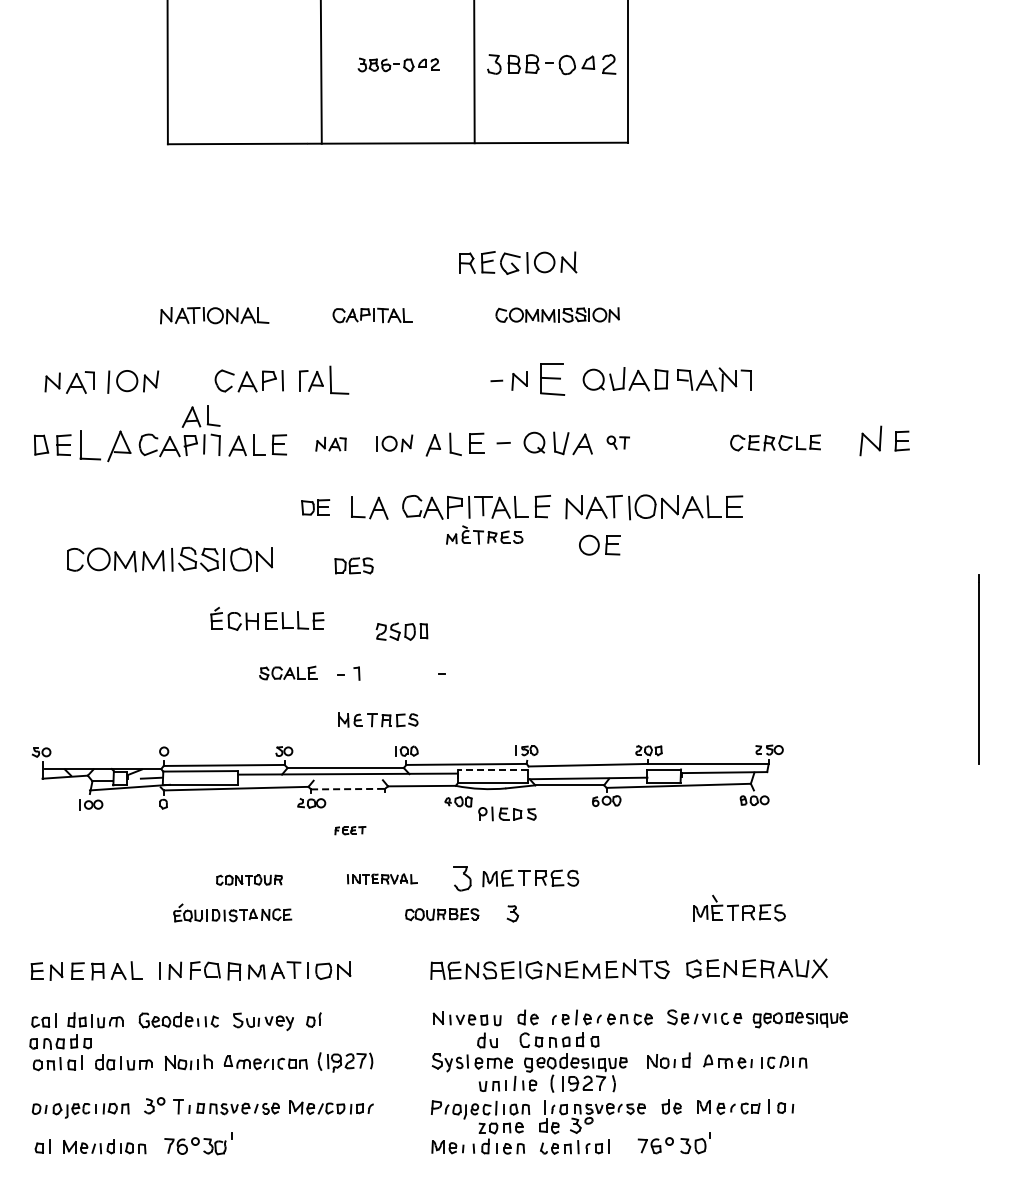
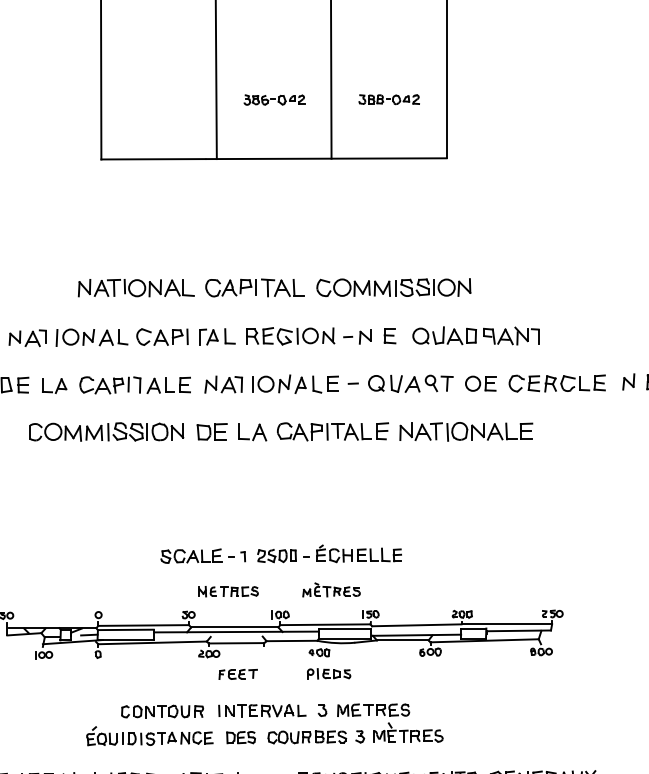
part: (551, 64) -> (389, 99), size x0.62
part: (518, 262) -> (290, 335), moved
part: (557, 314) -> (393, 287), size x1.67
part: (214, 315) -> (136, 287), size x1.43
part: (372, 315) -> (254, 287), size x1.67
part: (339, 379) -> (230, 335), size x0.71
part: (552, 379) -> (389, 335), size x0.62
part: (200, 416) -> (113, 337), moved
part: (870, 440) -> (628, 381), size x0.71
part: (618, 442) -> (439, 383), size x1.67
part: (775, 442) -> (557, 383), size x1.43
part: (330, 443) -> (223, 383), size x1.67
part: (394, 443) -> (271, 383), size x1.43
part: (105, 446) -> (54, 386), size x0.62
part: (315, 507) -> (212, 431), size x1.43
part: (484, 534) -> (331, 589), moved
part: (599, 544) -> (480, 383), moved
part: (169, 559) -> (106, 431), moved
part: (353, 565) -> (240, 737), moved
part: (267, 618) -> (359, 553), moved
part: (401, 631) -> (276, 555), moved
part: (288, 672) -> (191, 555), size x1.43
part: (378, 719) -> (228, 591), moved
line: (492, 770) -> (344, 629), dashed -> solid
line: (348, 789) -> (236, 643), dashed -> solid
part: (507, 813) -> (329, 673), moved
part: (350, 830) -> (238, 674), size x1.67
part: (382, 878) -> (262, 710), size x1.67
part: (462, 878) -> (322, 710), size x0.62
part: (249, 879) -> (162, 711), size x1.67
part: (739, 907) -> (408, 732), moved
part: (232, 912) -> (149, 735), size x1.43
part: (441, 914) -> (306, 737), size x1.43

